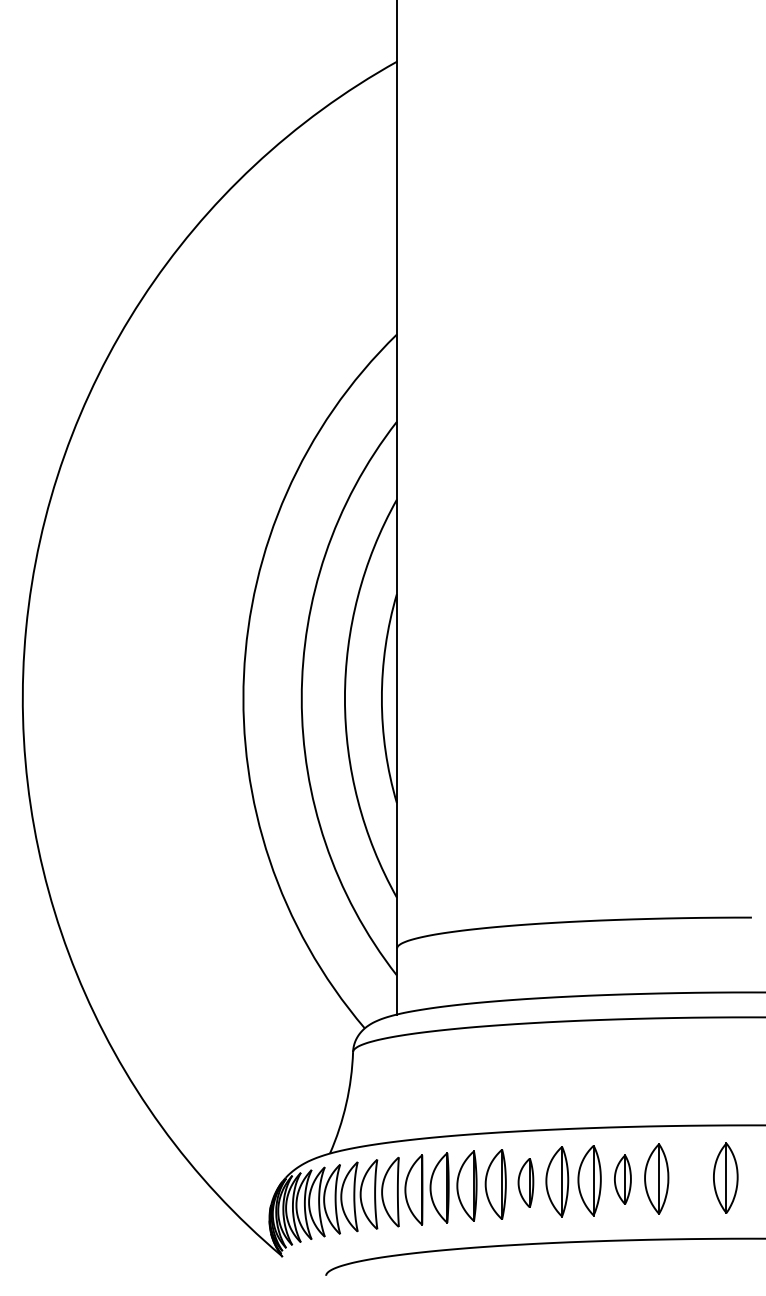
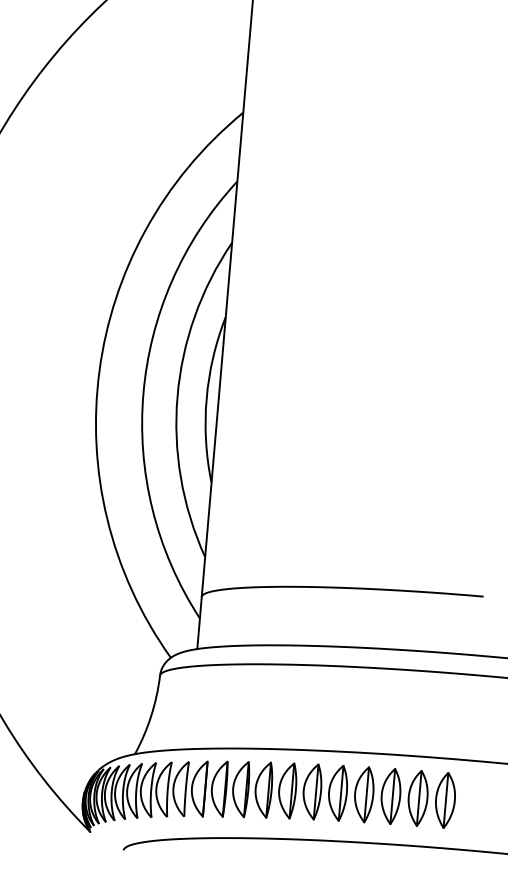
part: (690, 1178) -> (417, 798), added
part: (622, 1179) -> (363, 794), size x1.43
part: (525, 1182) -> (287, 790), size x1.43

